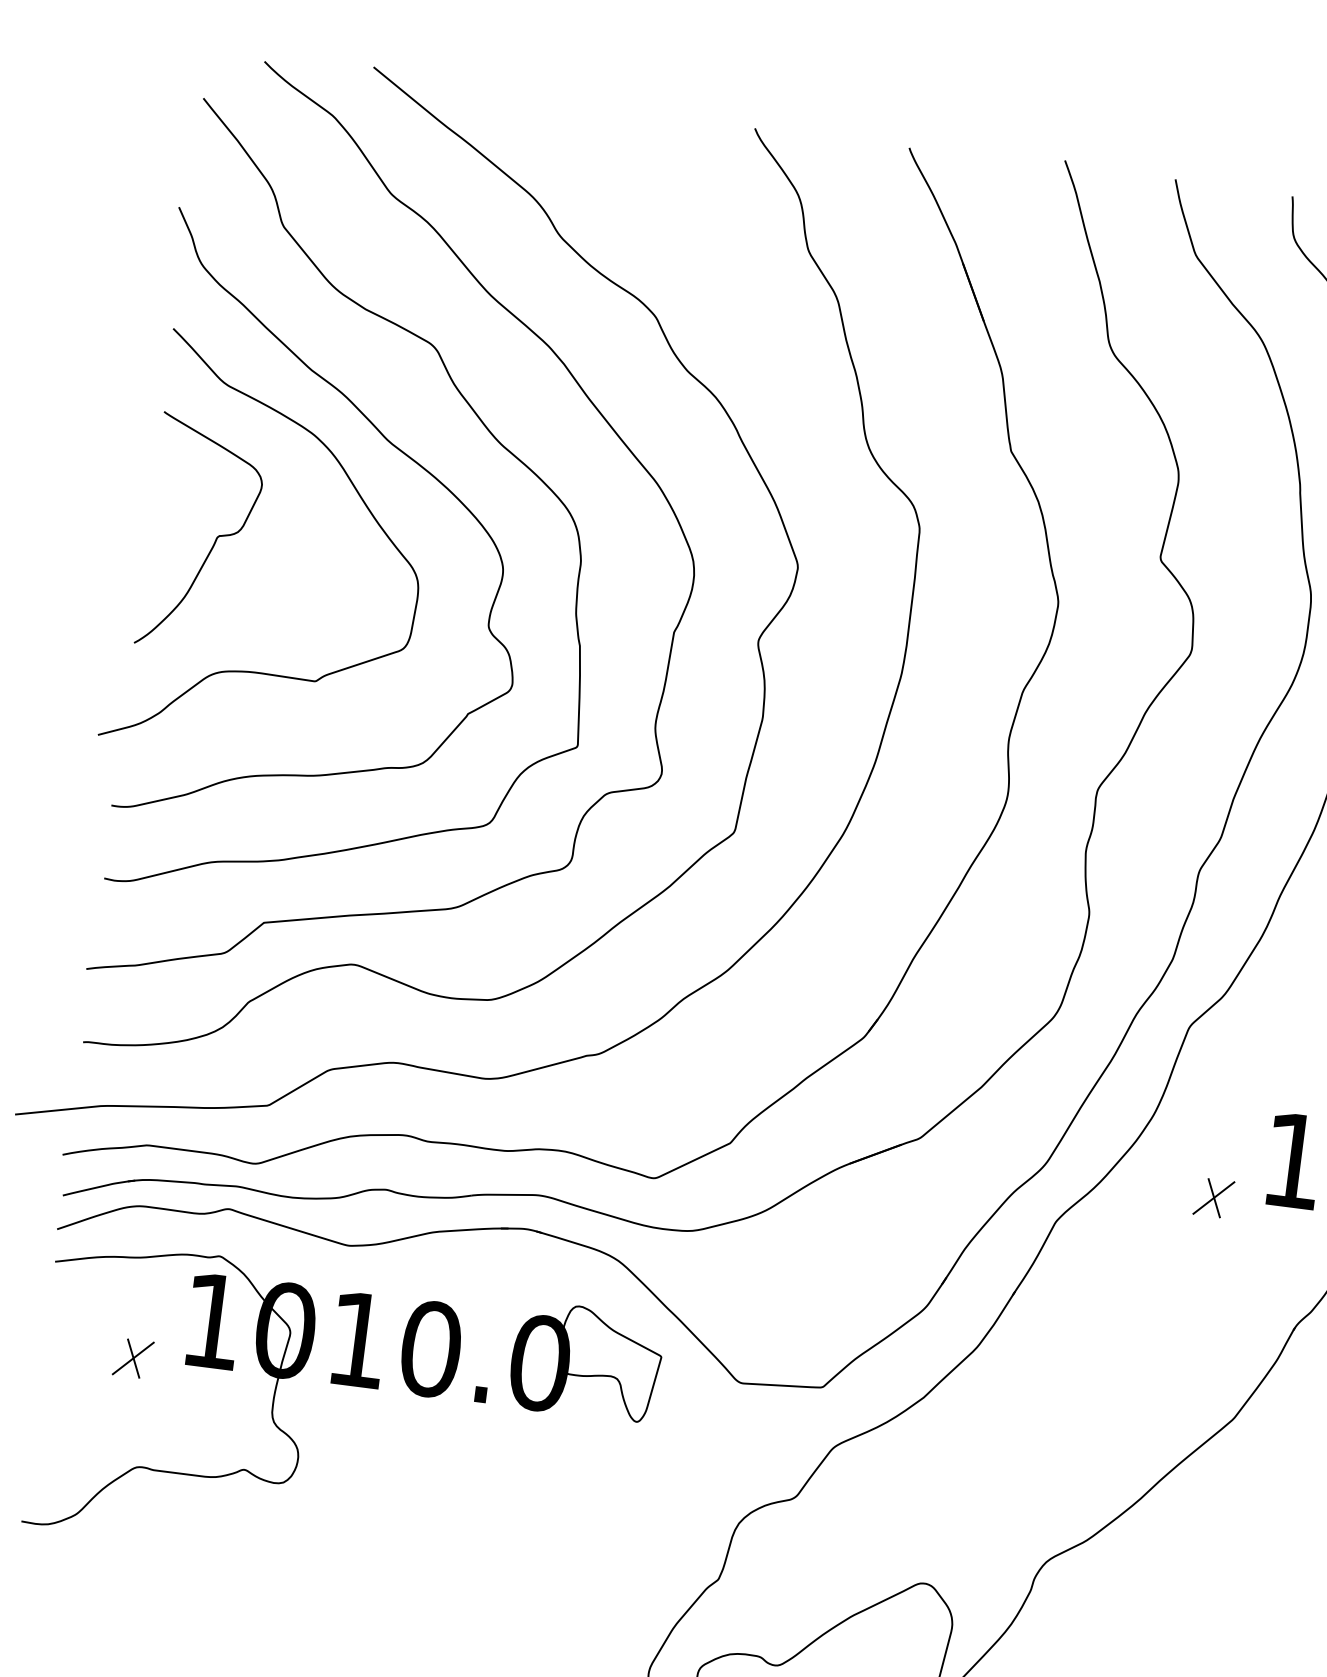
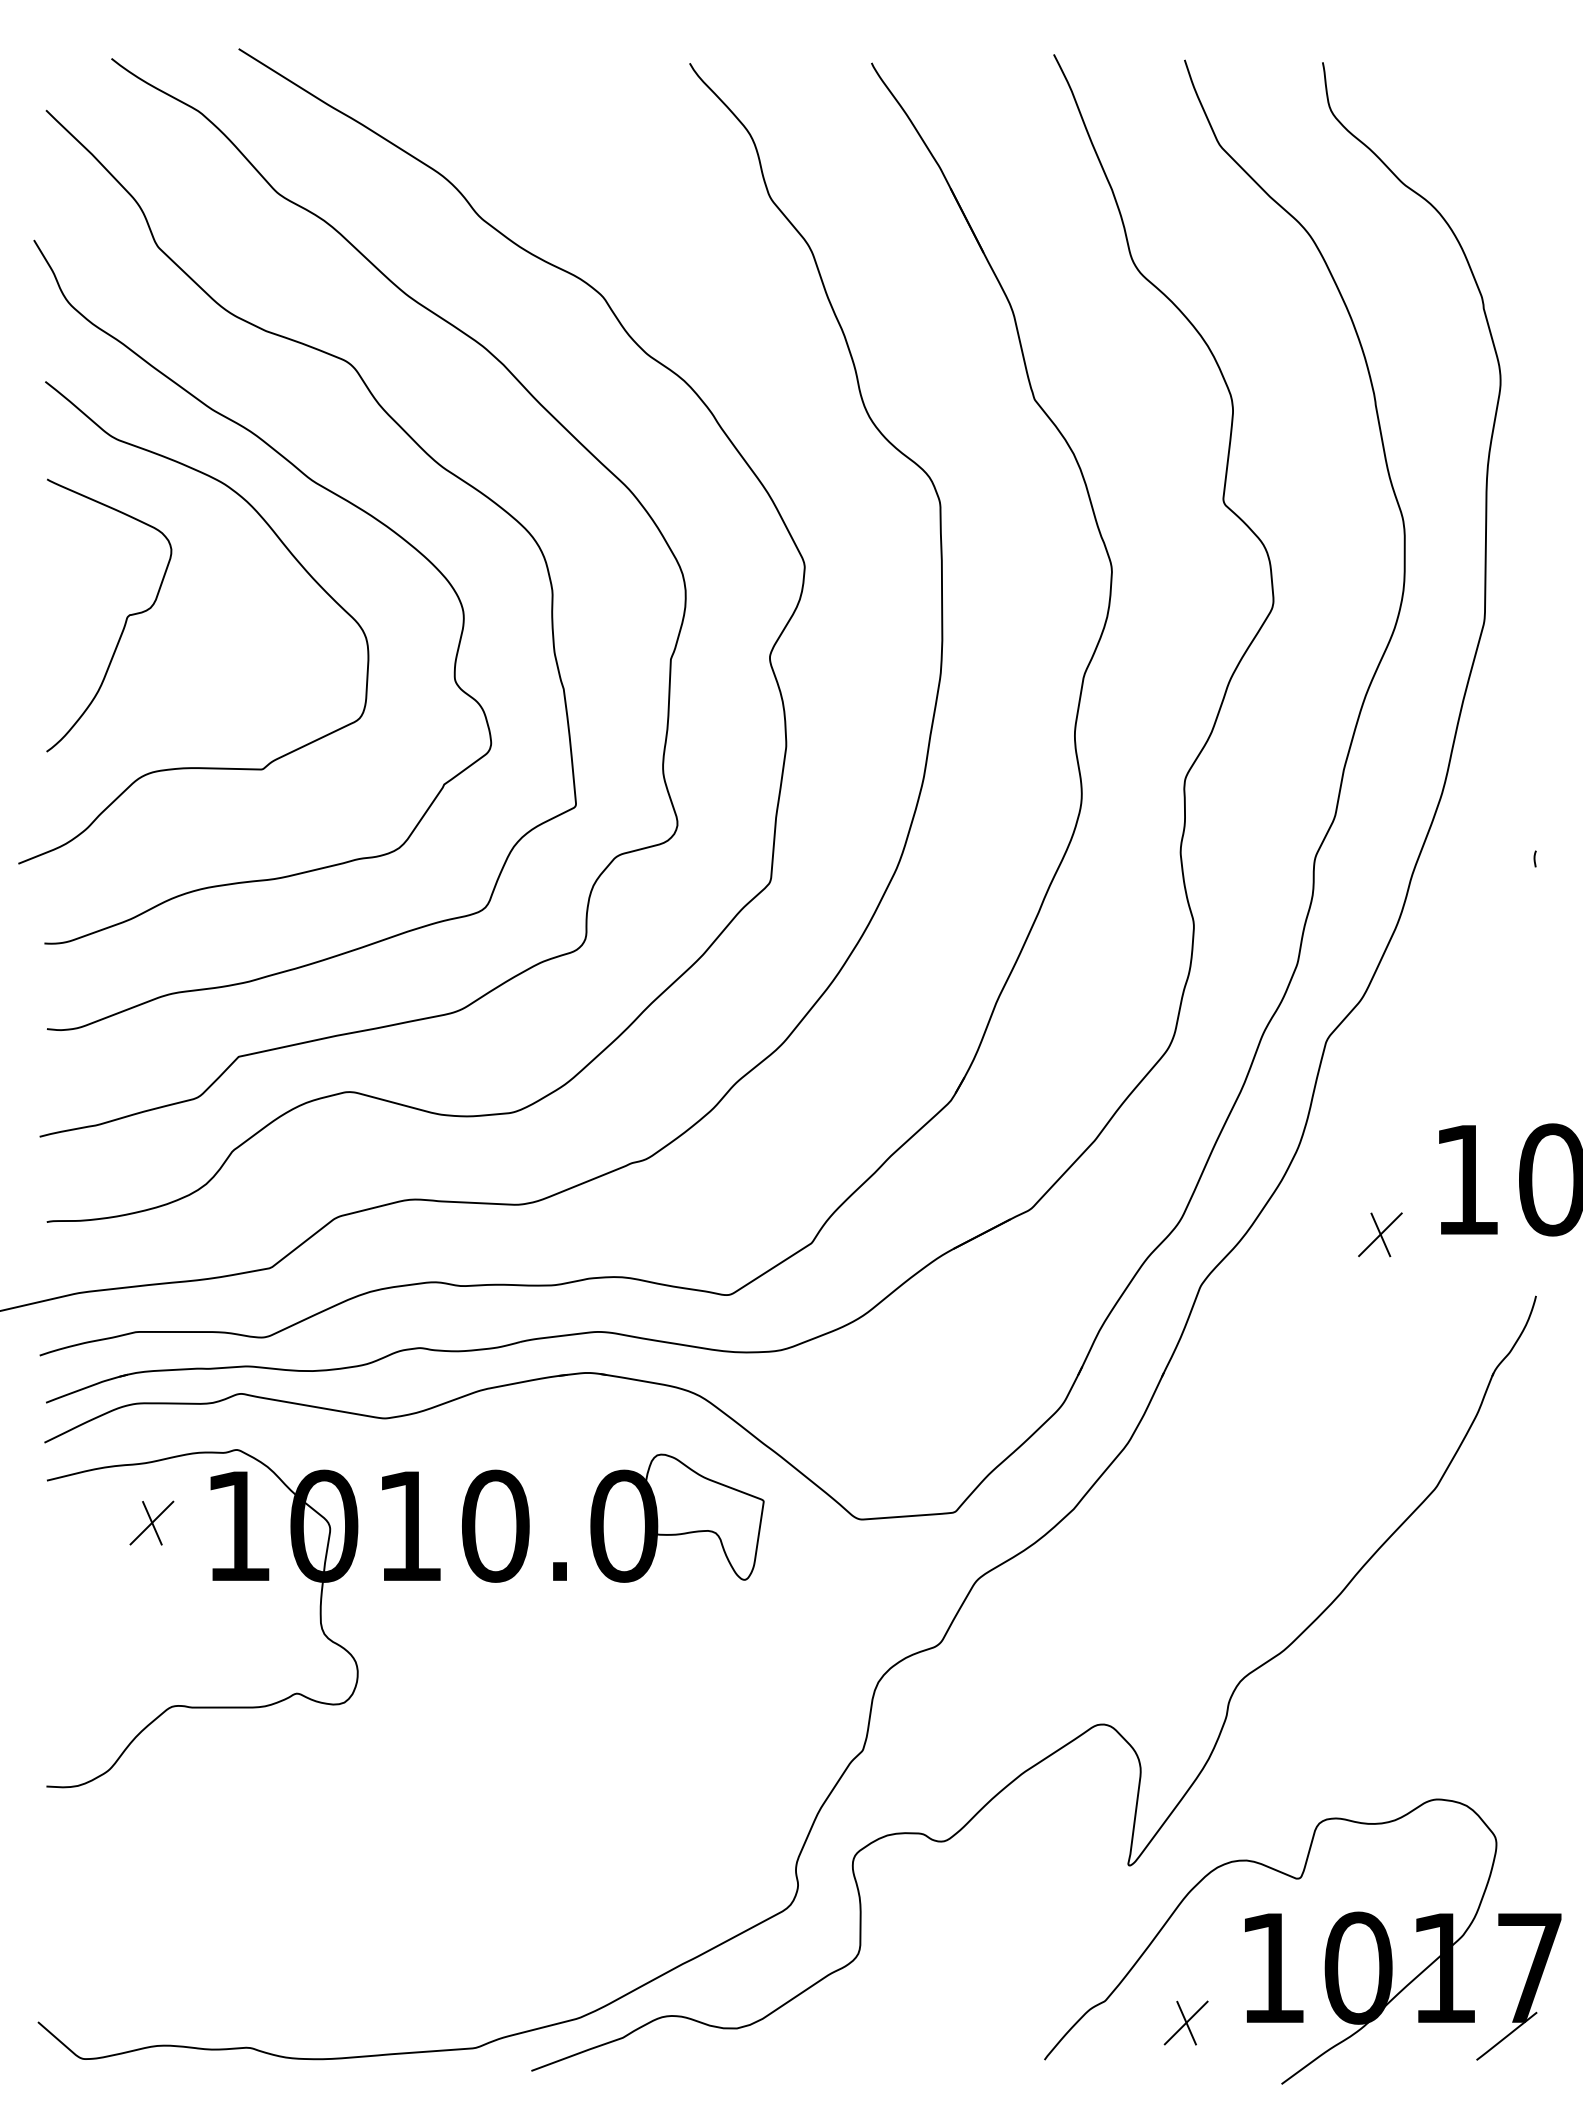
part: (133, 1357) -> (151, 1522), moved

